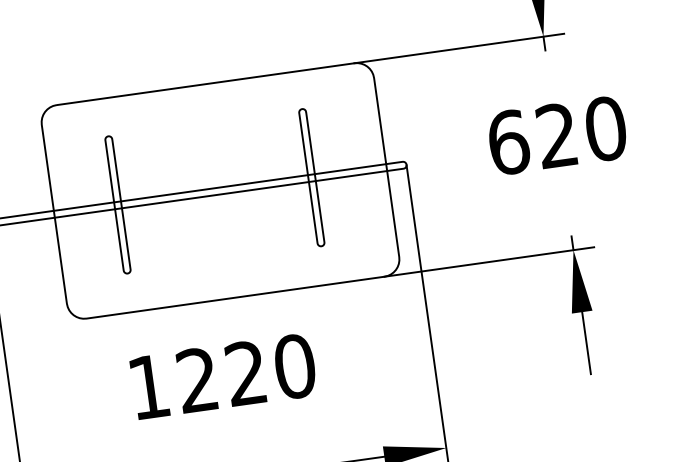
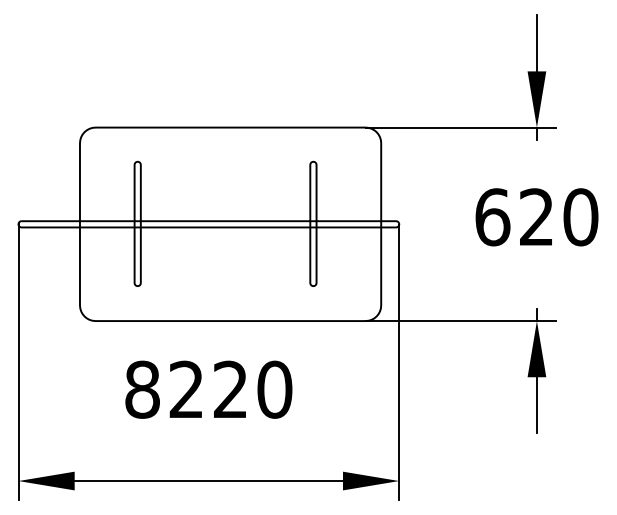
text: (148, 386) -> (142, 389), 1220 -> 8220

